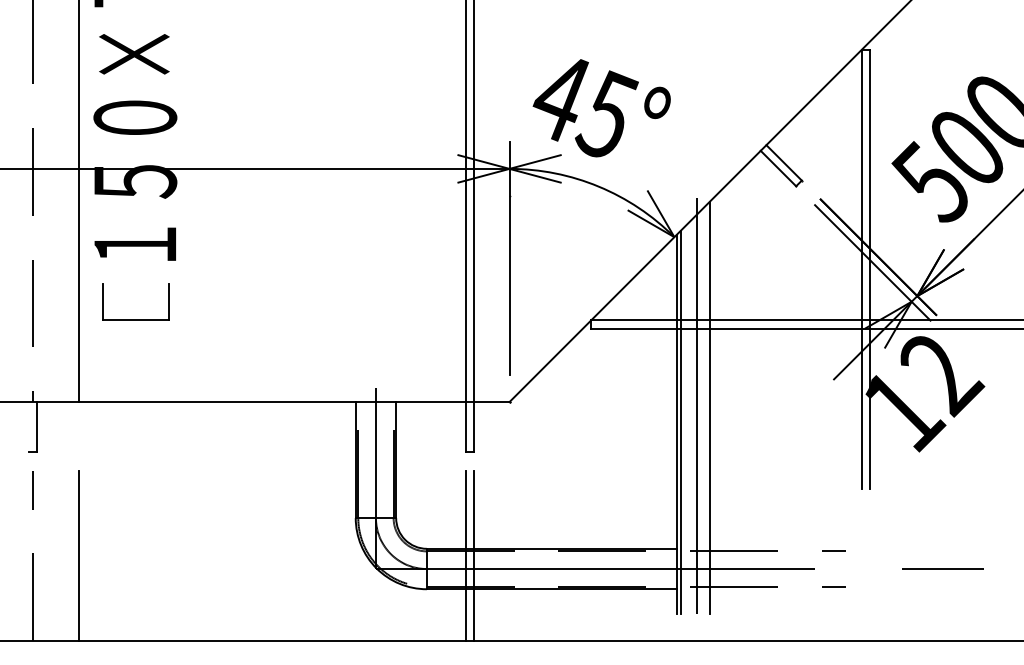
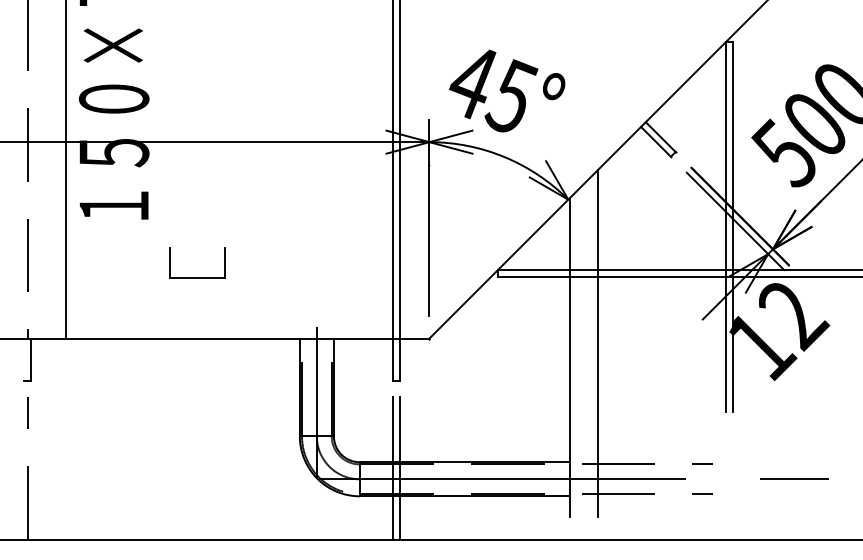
part: (135, 319) -> (196, 277), moved
line: (696, 405) -> (586, 341), removed
line: (680, 421) -> (573, 354), removed
line: (78, 555) -> (66, 467), removed

